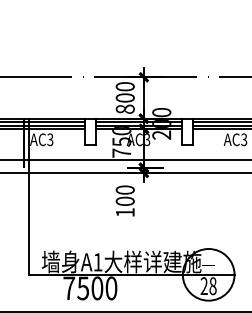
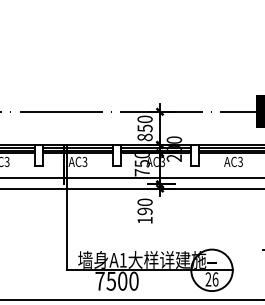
text: (124, 98) -> (144, 128), 800 -> 850
text: (124, 201) -> (144, 211), 100 -> 190
text: (213, 286) -> (215, 279), 28 -> 26

